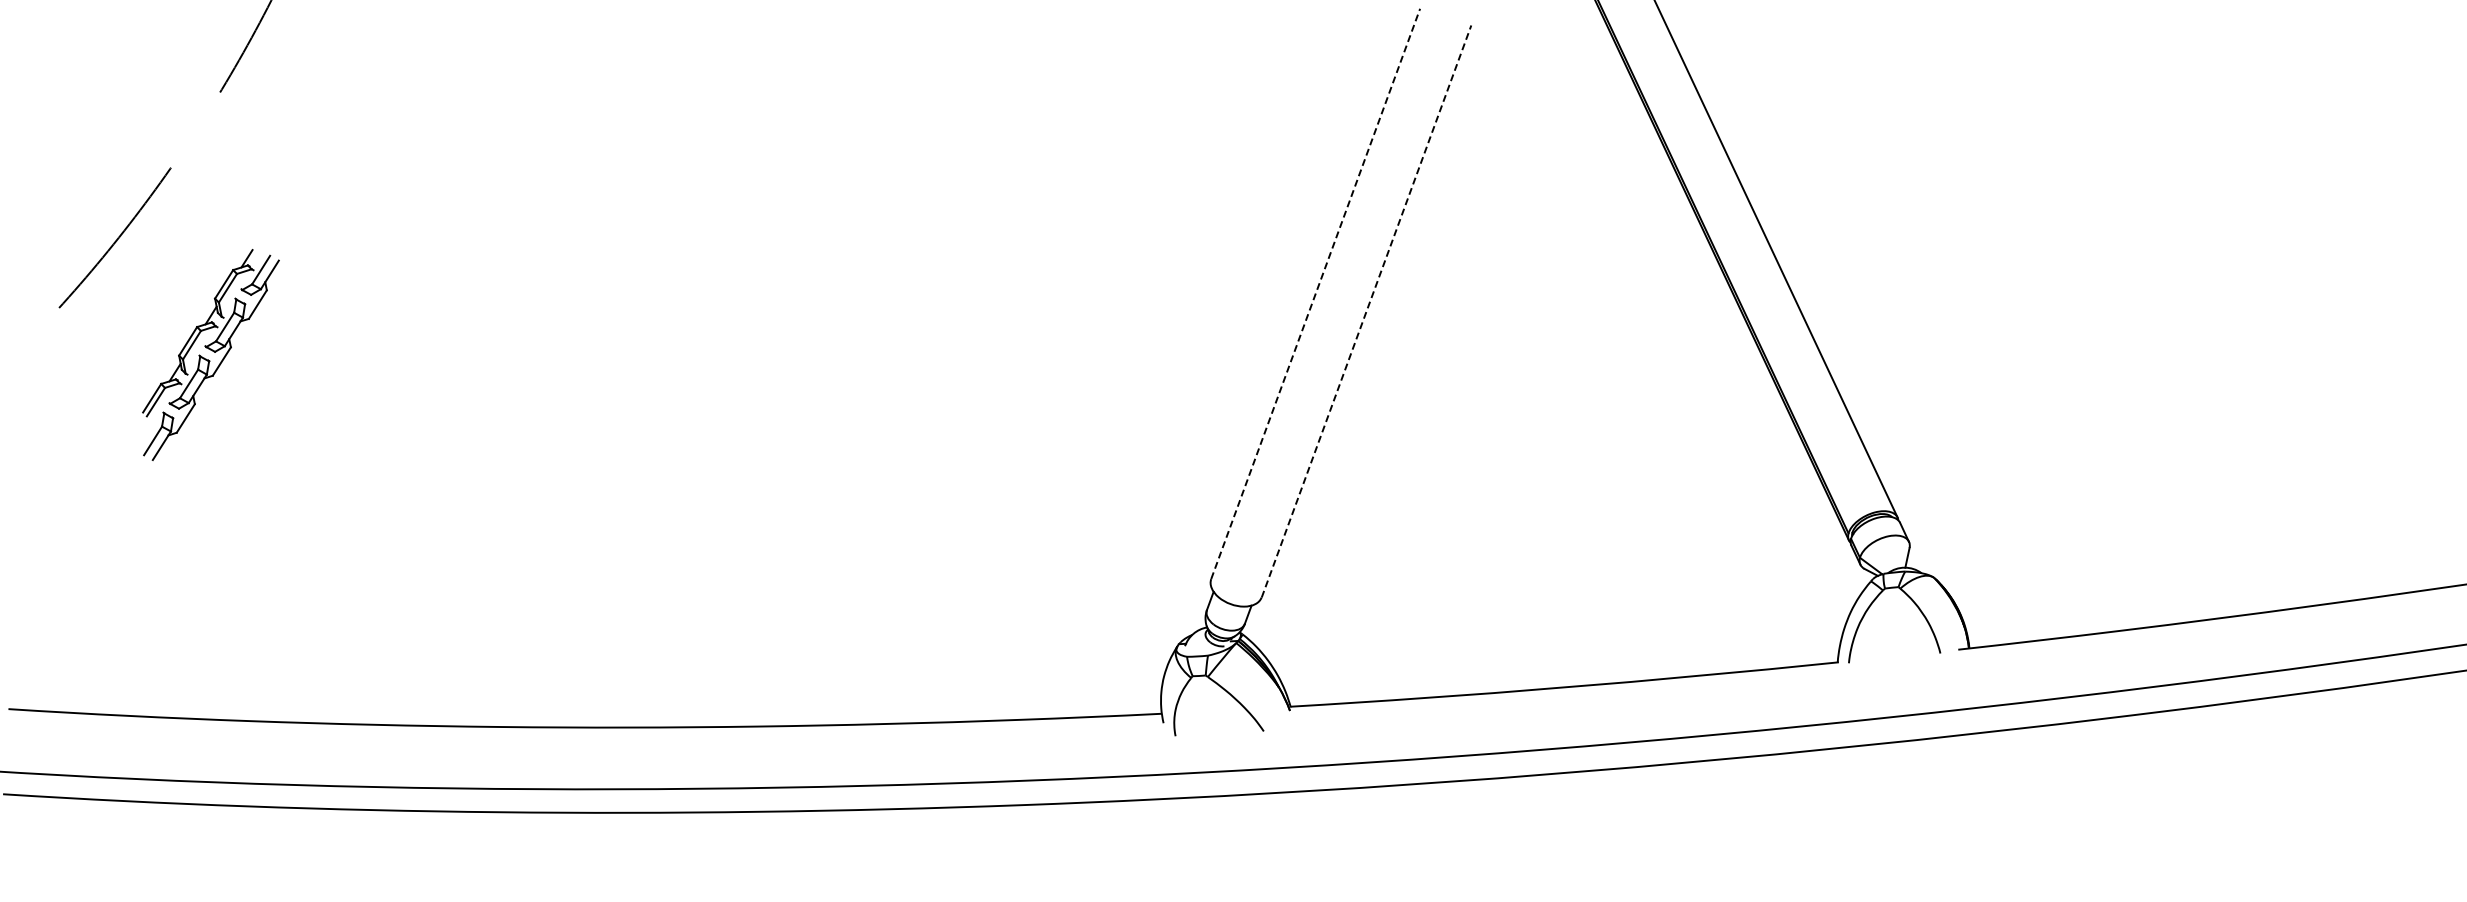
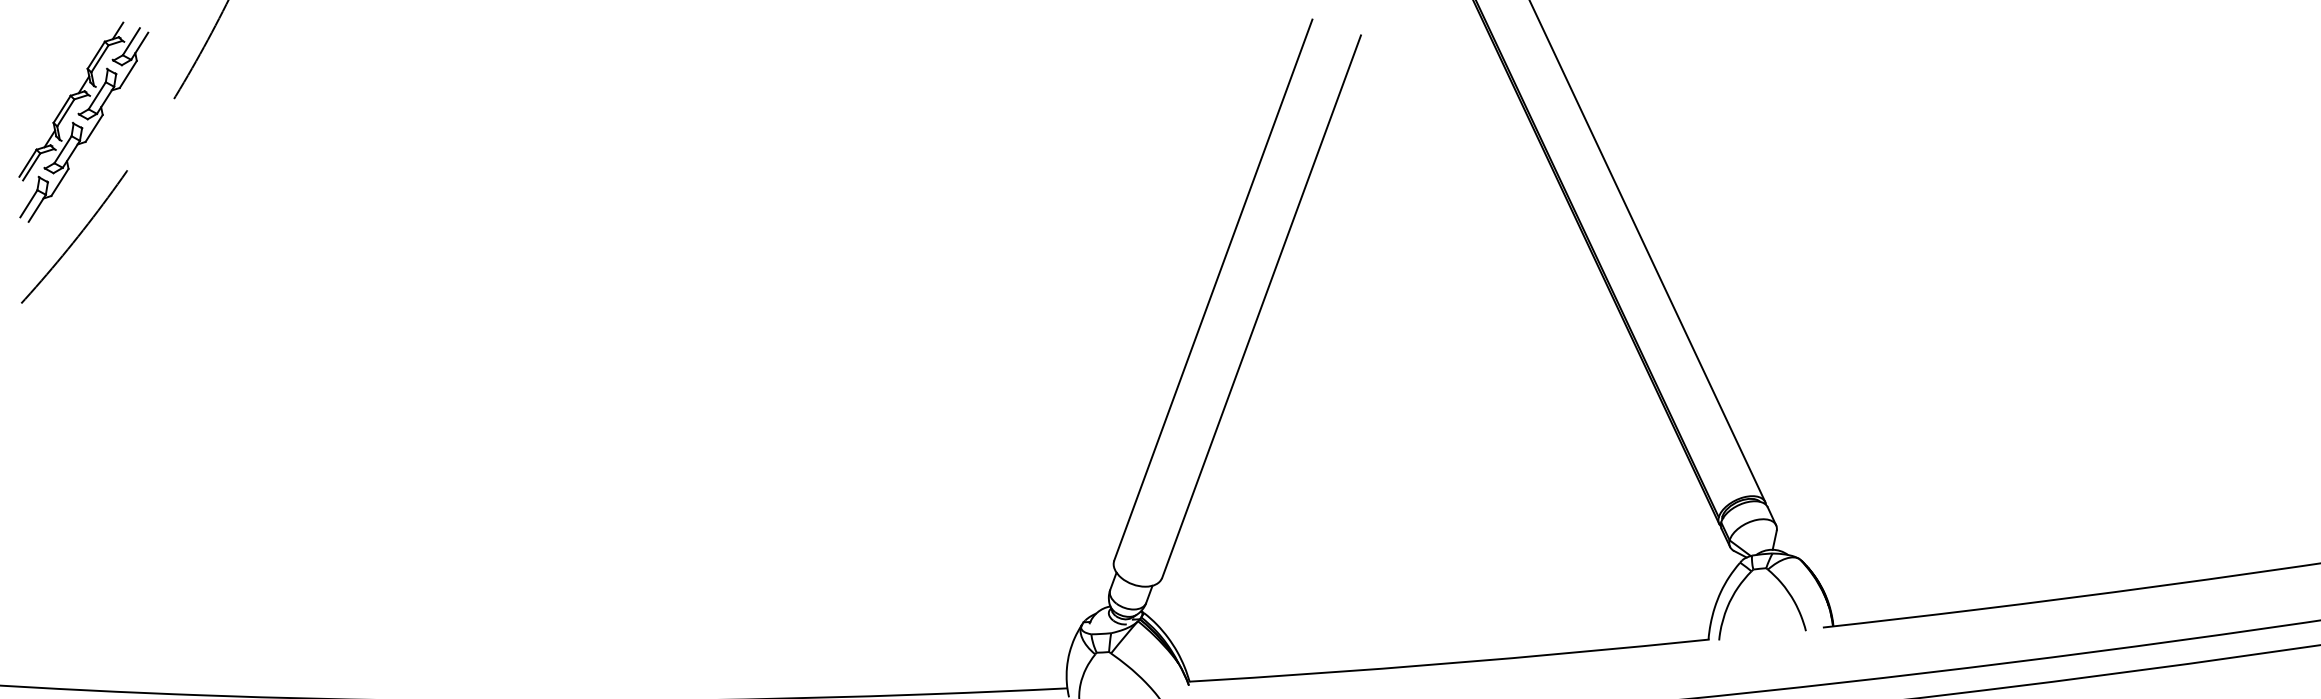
line: (1315, 293) -> (1213, 289), dashed -> solid
line: (1366, 311) -> (1261, 306), dashed -> solid
part: (210, 354) -> (83, 121), moved

